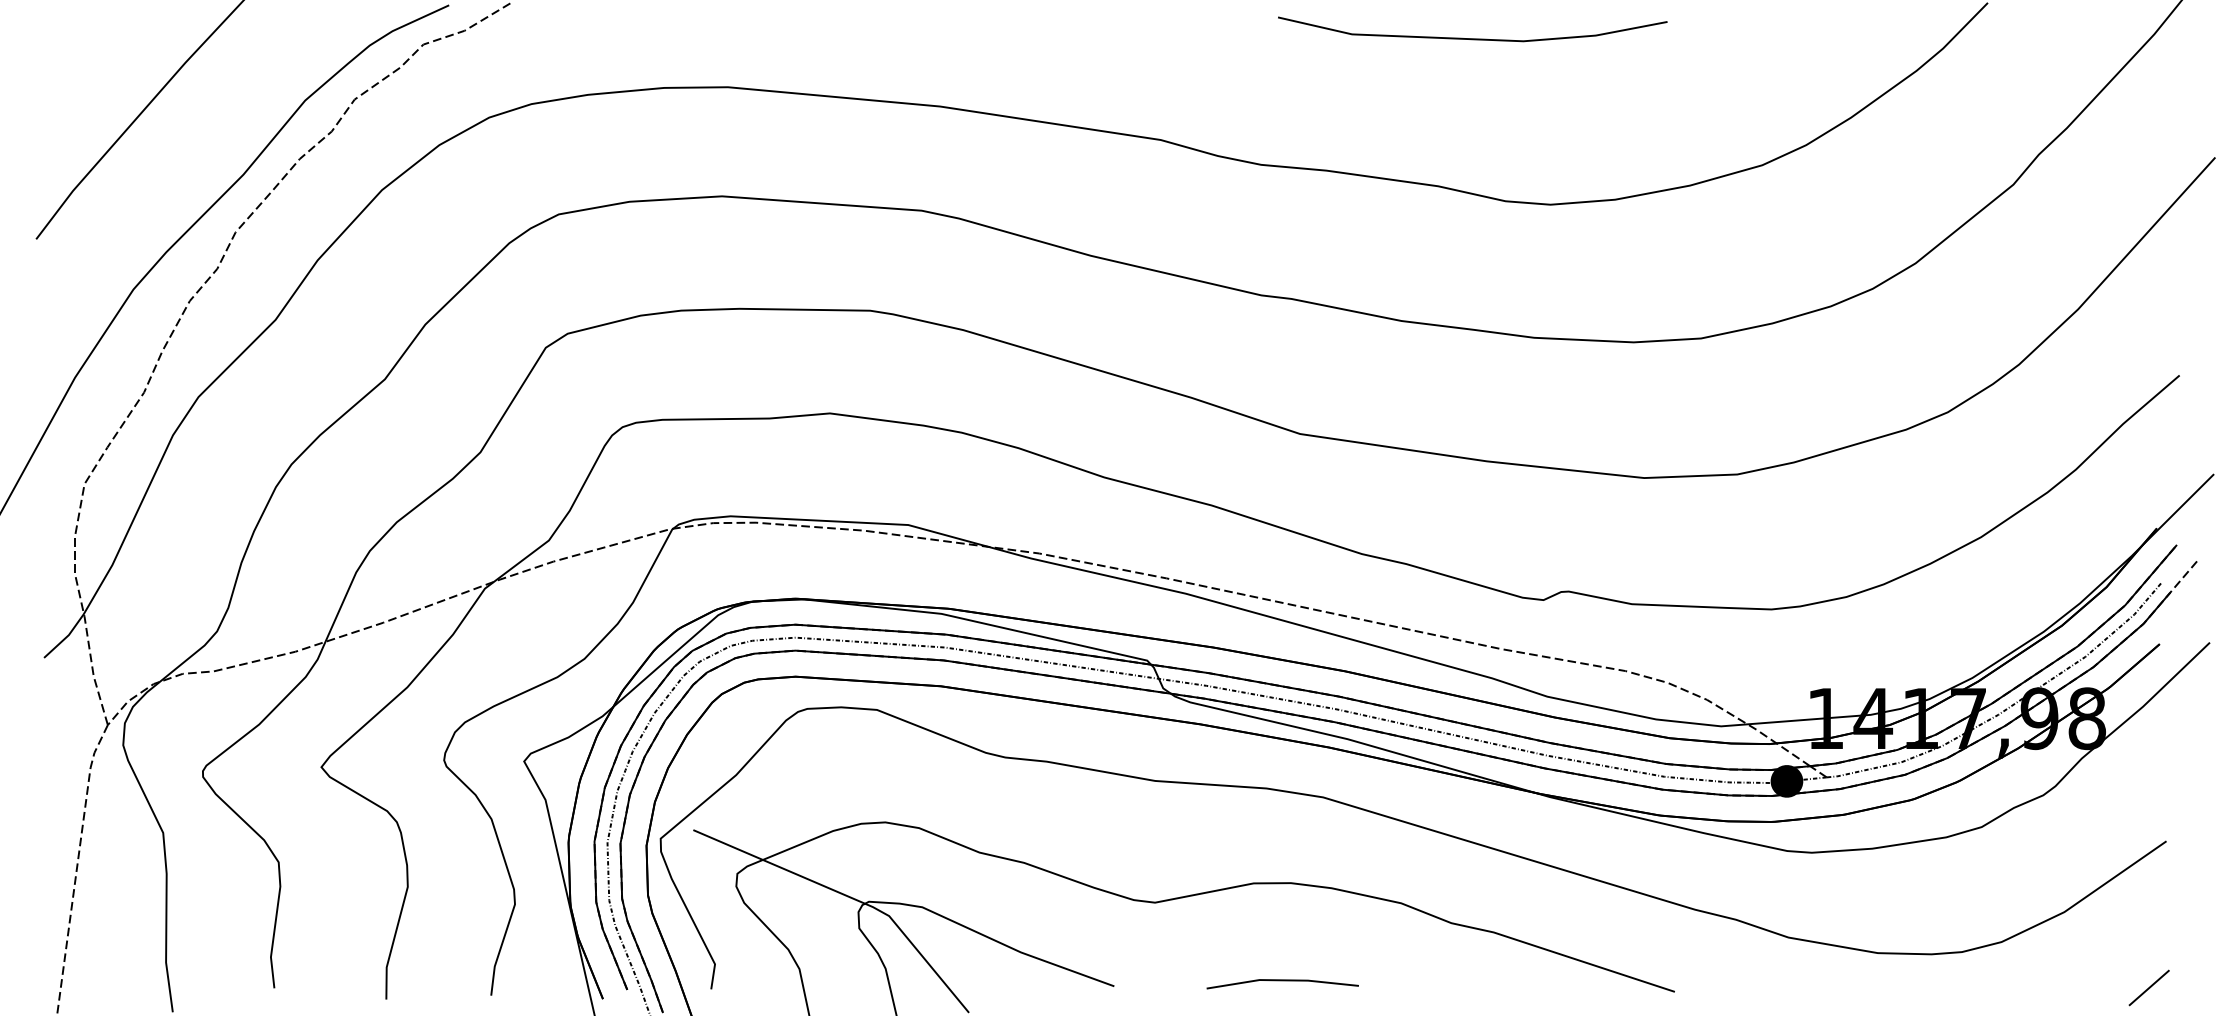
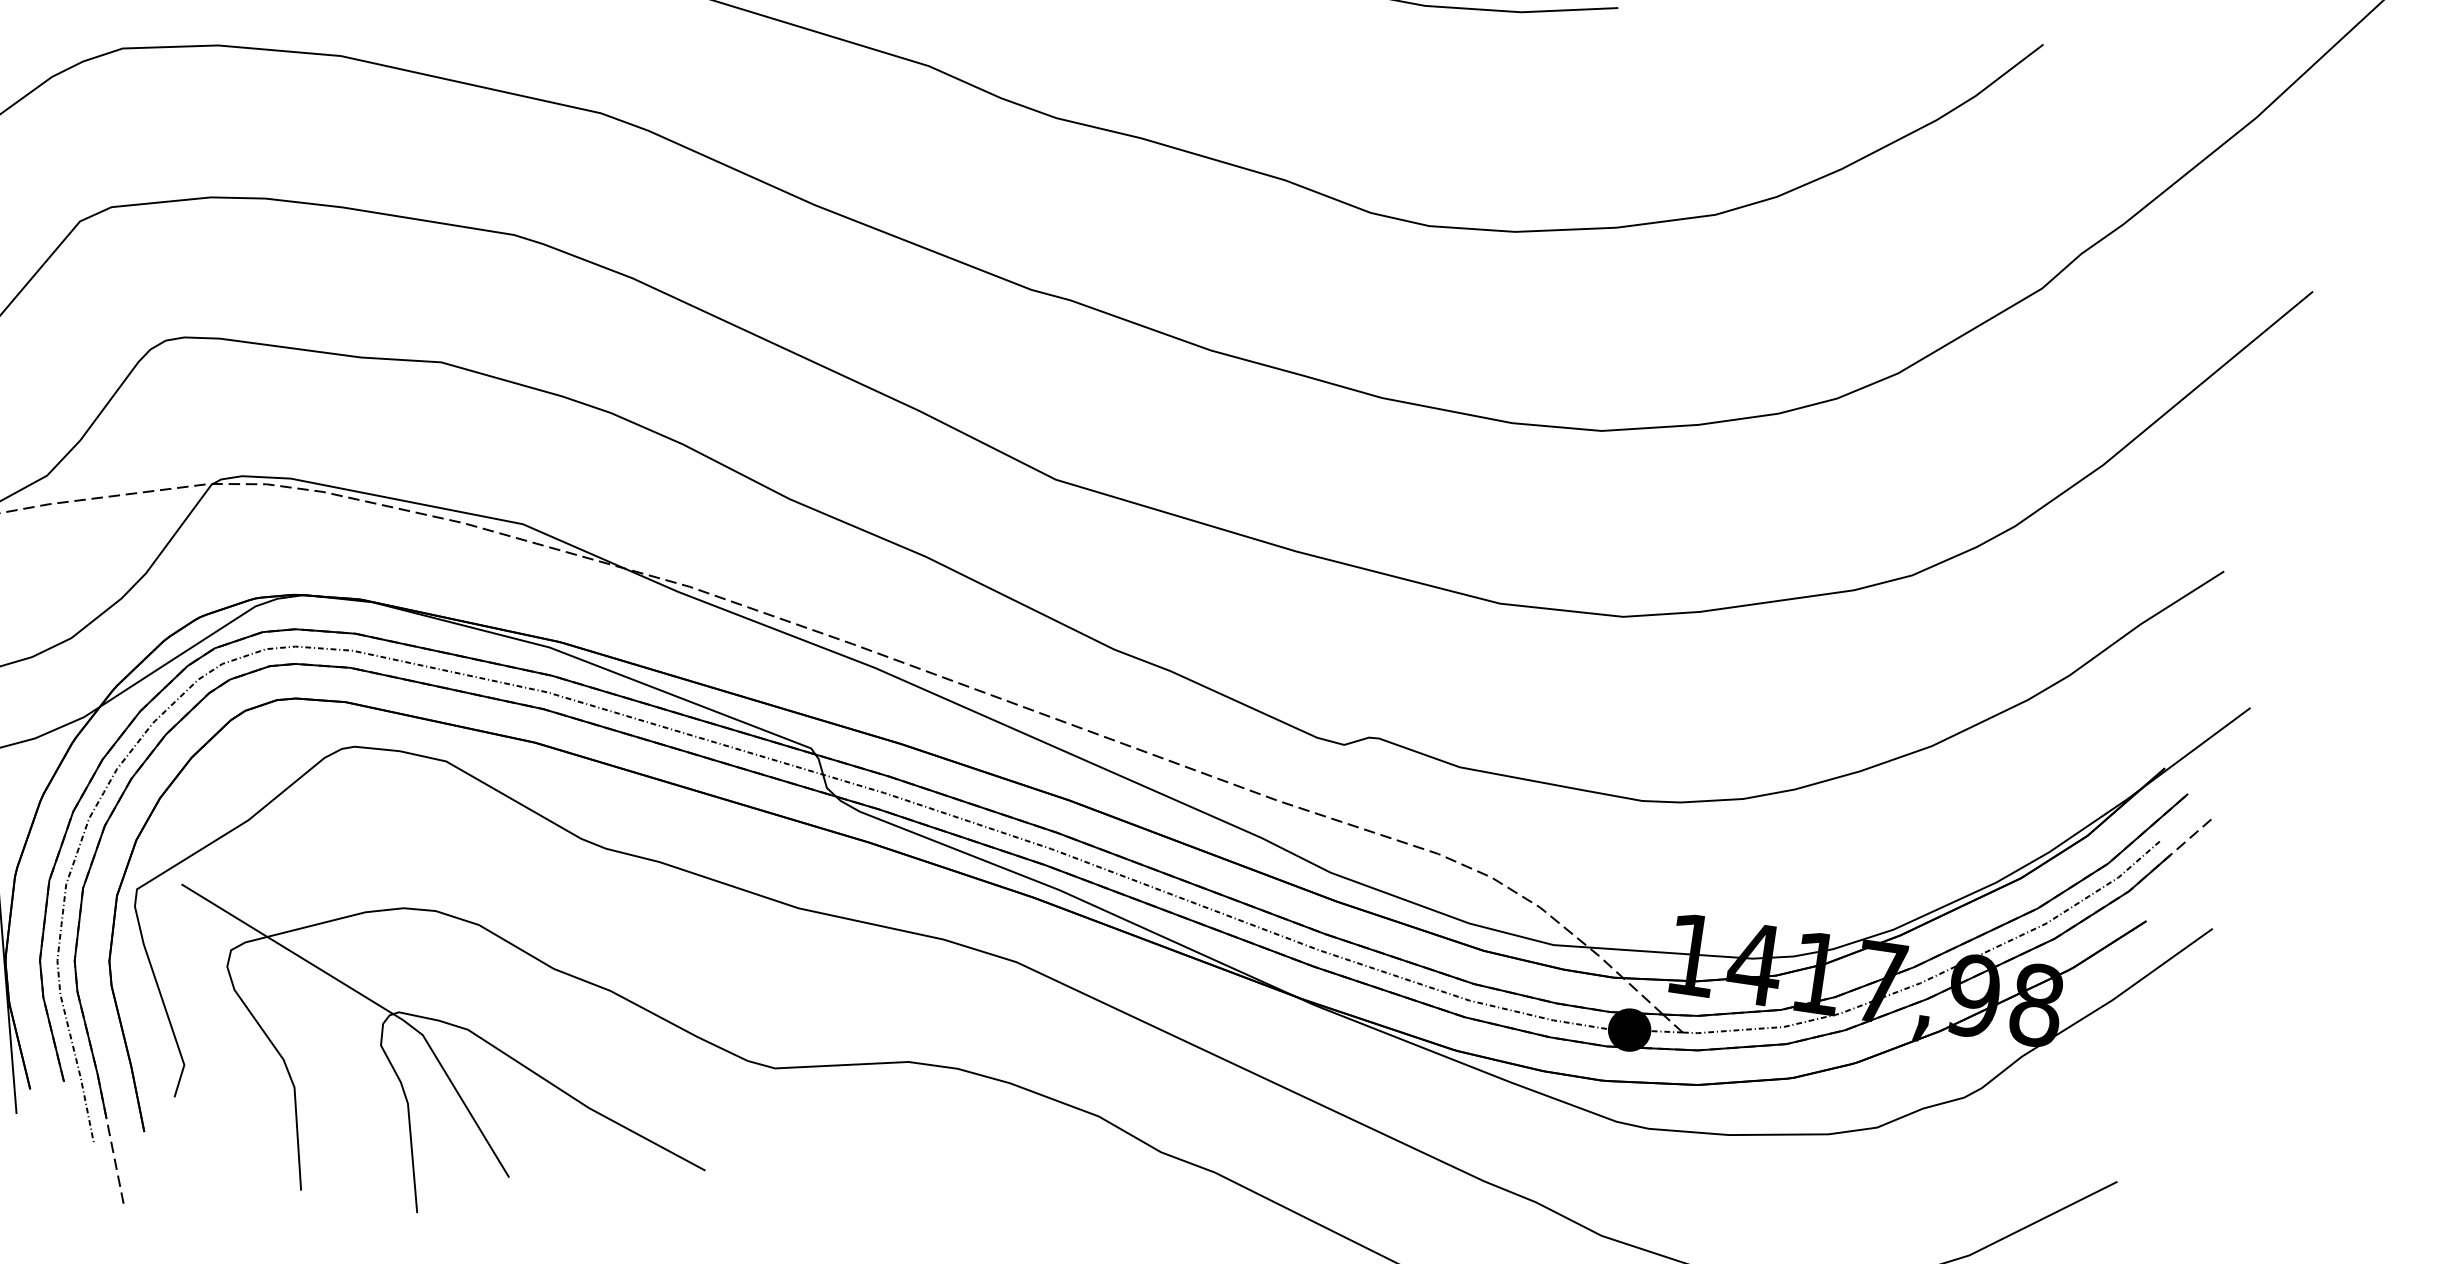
line: (1282, 981) -> (927, 1196), removed

